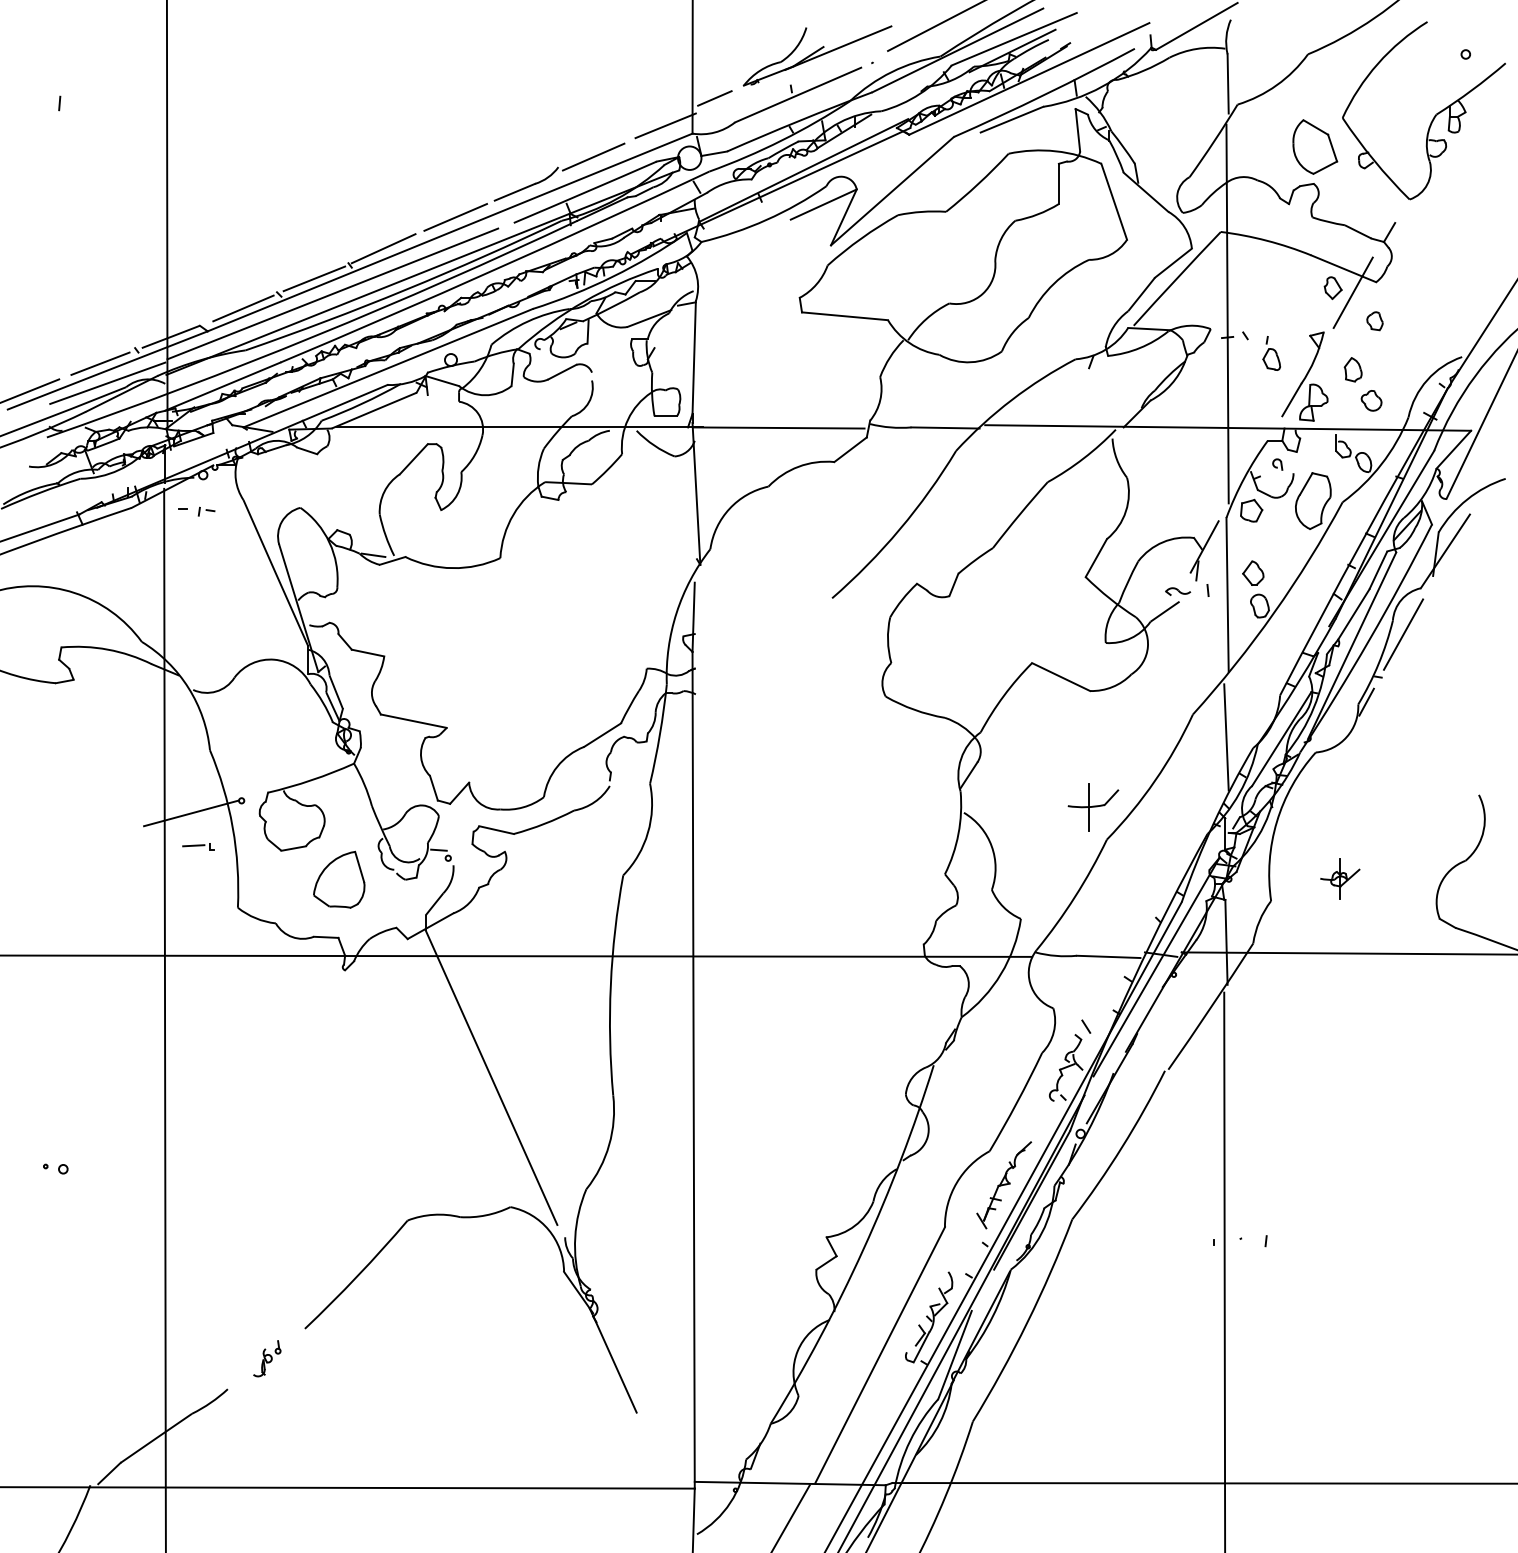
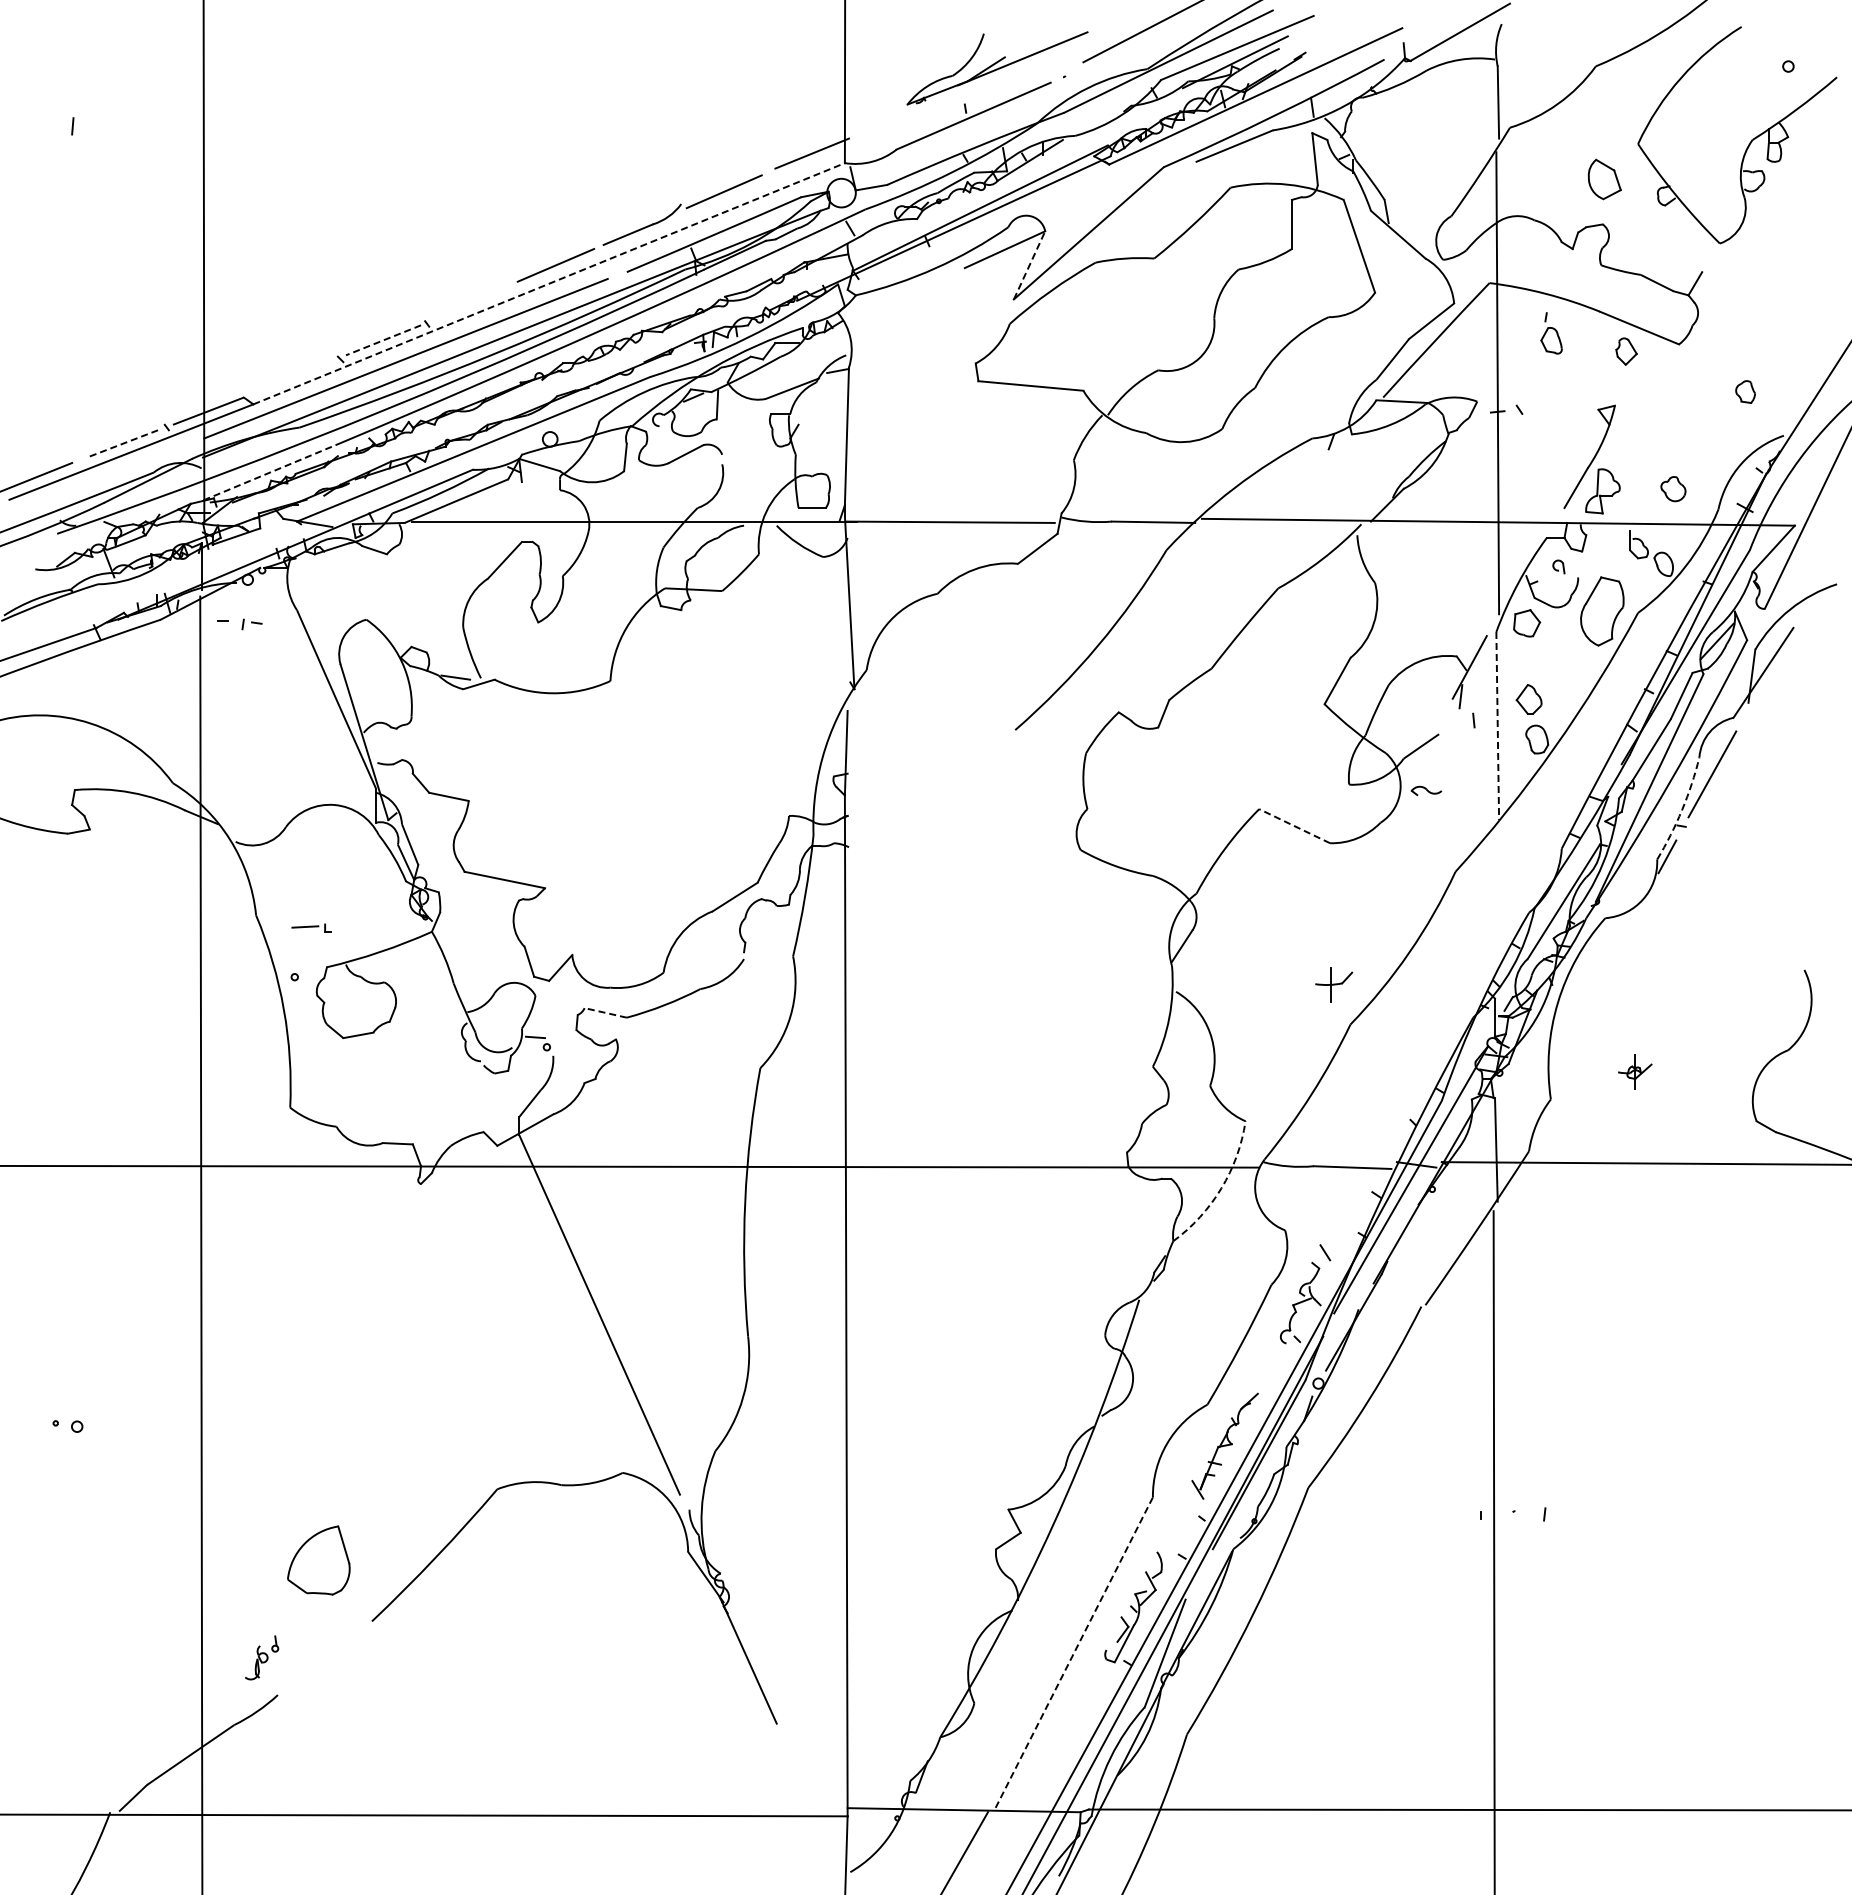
line: (714, 98) -> (871, 120), removed
part: (1315, 147) -> (1604, 179), size x0.6
line: (843, 217) -> (1029, 265), solid -> dashed
line: (450, 232) -> (549, 283), solid -> dashed
line: (383, 248) -> (467, 303), removed
line: (314, 279) -> (383, 340), solid -> dashed
line: (1352, 292) -> (1650, 357), removed
line: (243, 308) -> (296, 376), removed
part: (1374, 320) -> (1745, 391), moved
part: (1271, 353) -> (1551, 333), moved
line: (100, 363) -> (122, 443), solid -> dashed
part: (1352, 369) -> (1650, 451), removed
line: (107, 383) -> (131, 467), removed
line: (222, 387) -> (271, 472), solid -> dashed
part: (1178, 591) -> (1426, 790), moved
line: (1227, 595) -> (1497, 726), solid -> dashed
arc: (1379, 664) -> (1682, 810), solid -> dashed
line: (1061, 676) -> (1294, 825), solid -> dashed
line: (1226, 737) -> (1496, 899), removed
part: (1092, 806) -> (1333, 984), size x0.6
line: (191, 813) -> (233, 992), removed
line: (496, 829) -> (605, 1012), solid -> dashed
part: (198, 846) -> (311, 927), moved
part: (1339, 878) -> (1634, 1072), size x0.7
part: (338, 879) -> (318, 1560), moved
arc: (1001, 974) -> (1221, 1188), solid -> dashed
line: (879, 1355) -> (1073, 1653), solid -> dashed
part: (267, 1358) -> (262, 1657), moved

